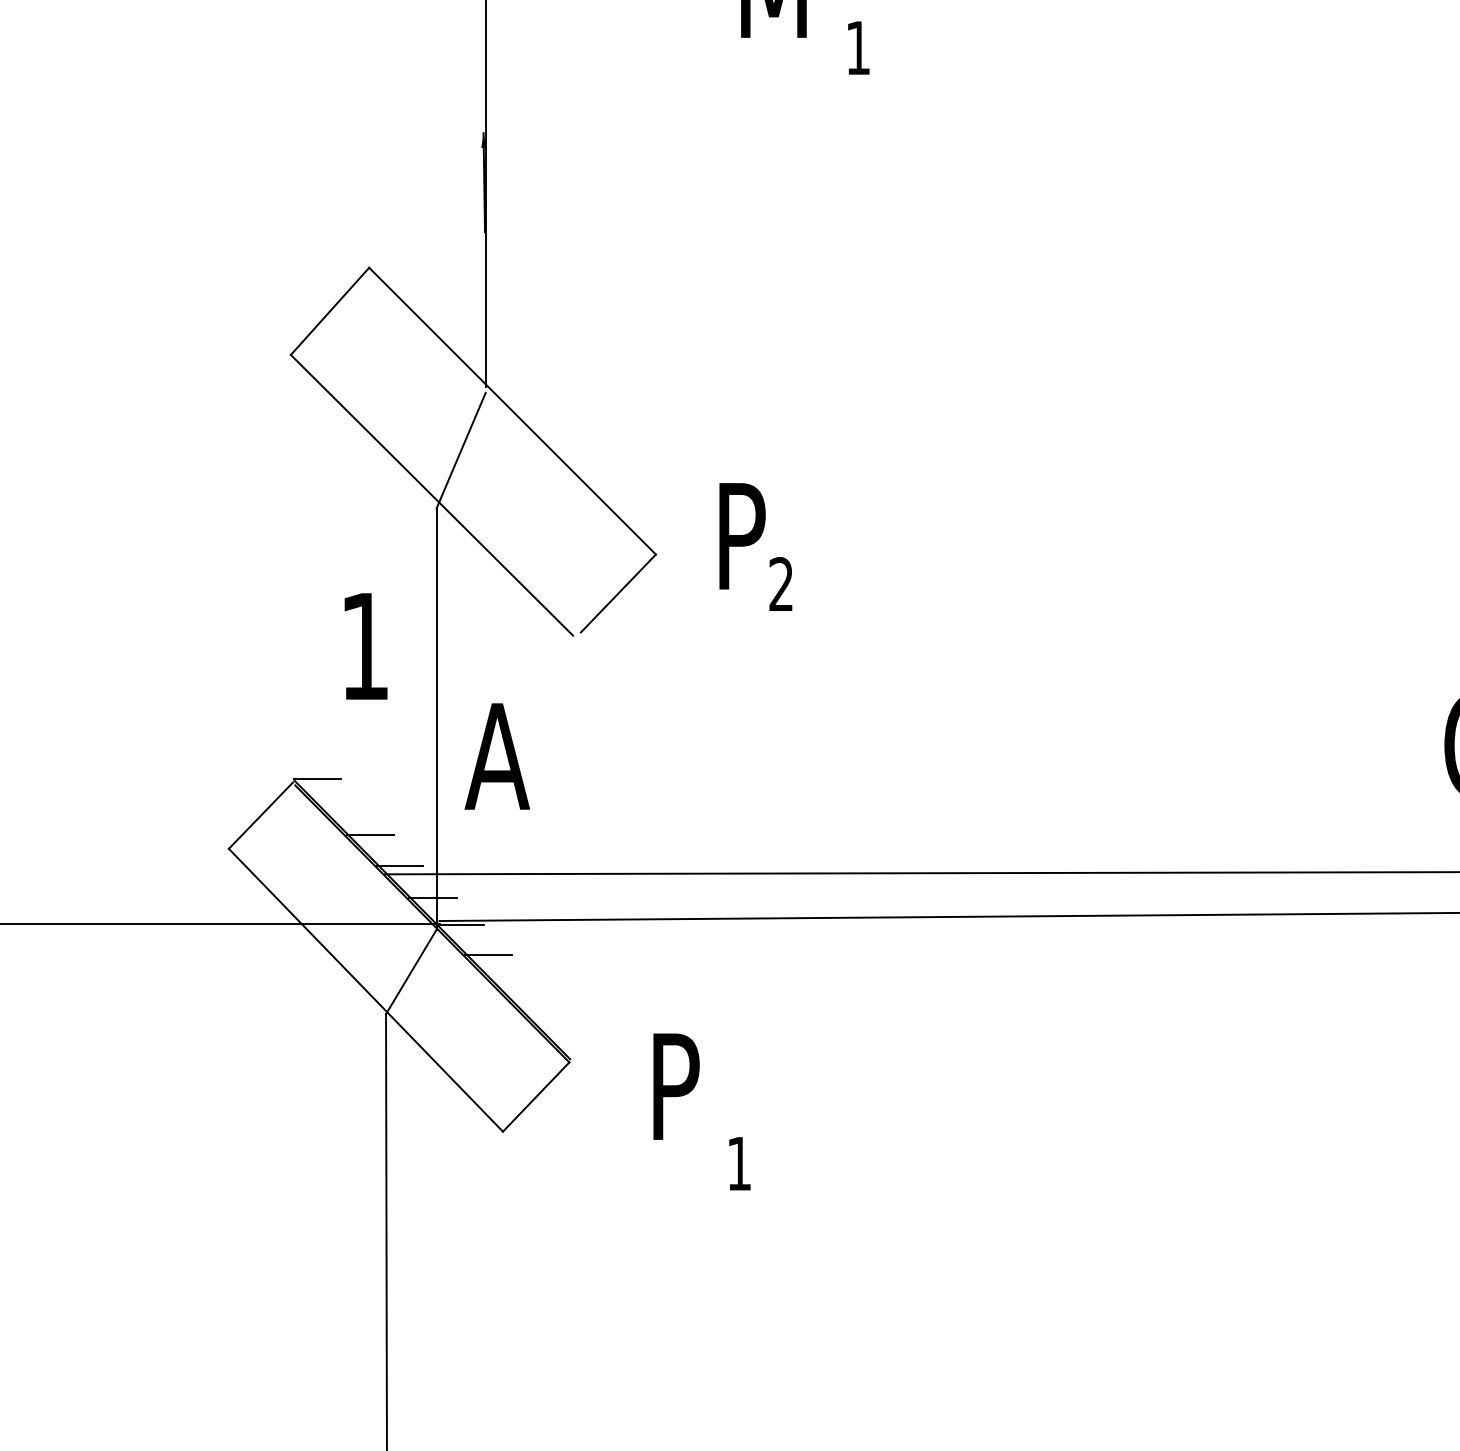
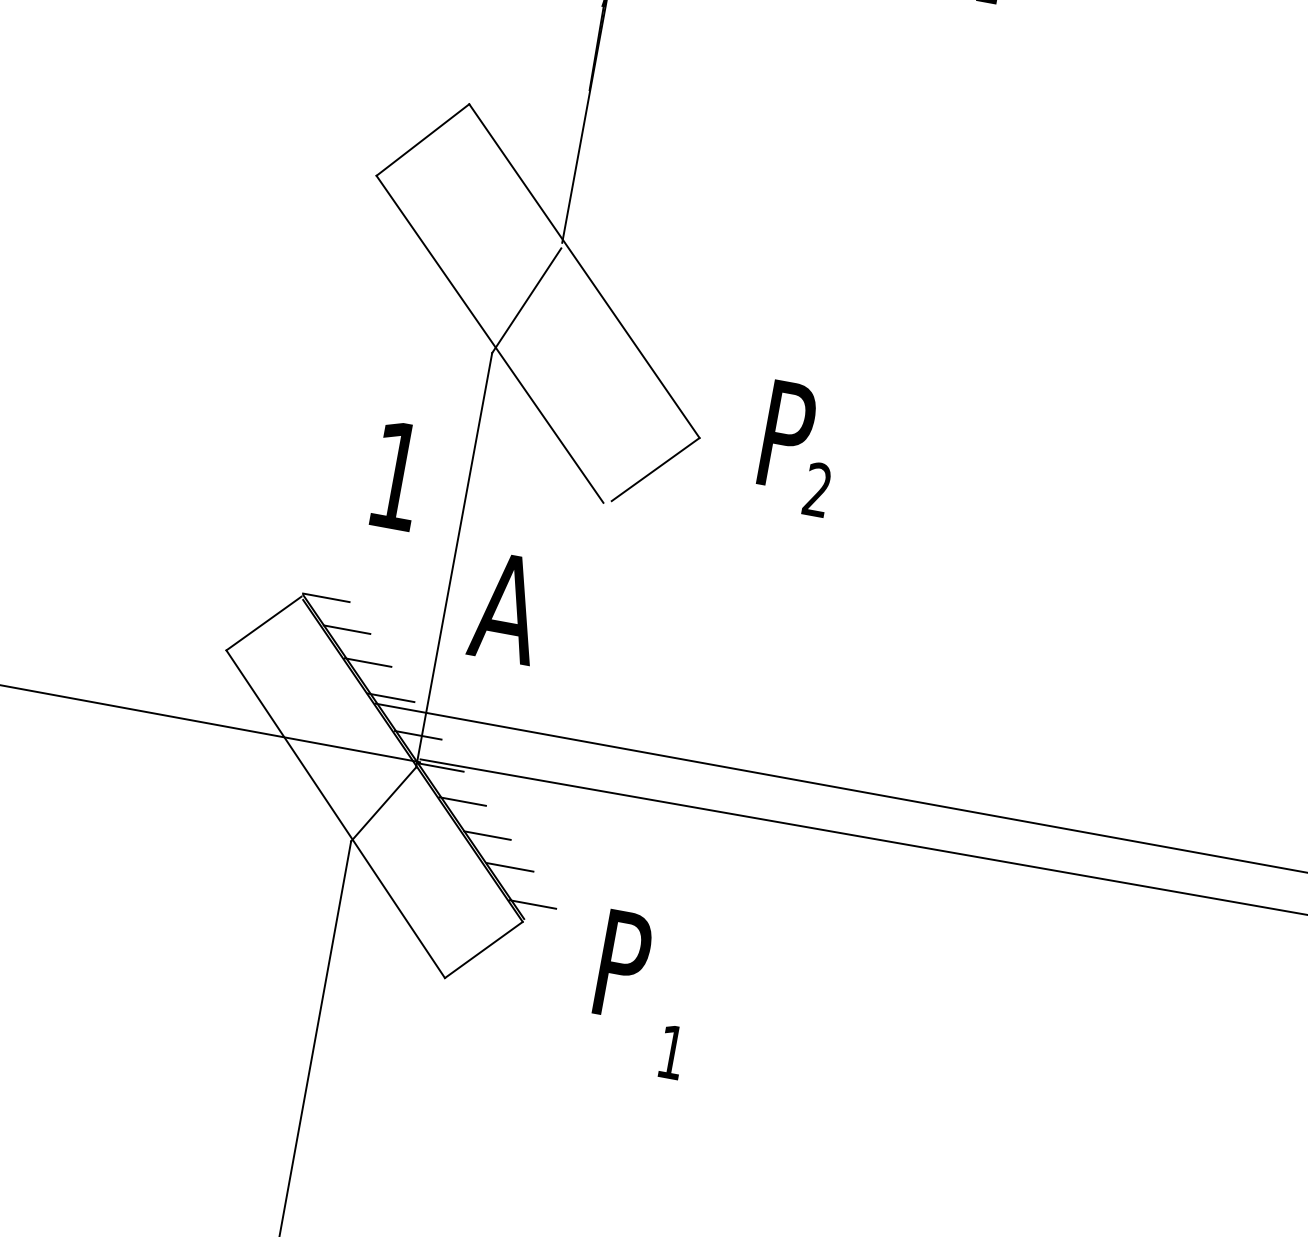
line: (343, 806) -> (346, 629), added
line: (518, 983) -> (486, 835), added
line: (546, 1011) -> (509, 867), added
line: (575, 1043) -> (532, 904), added

